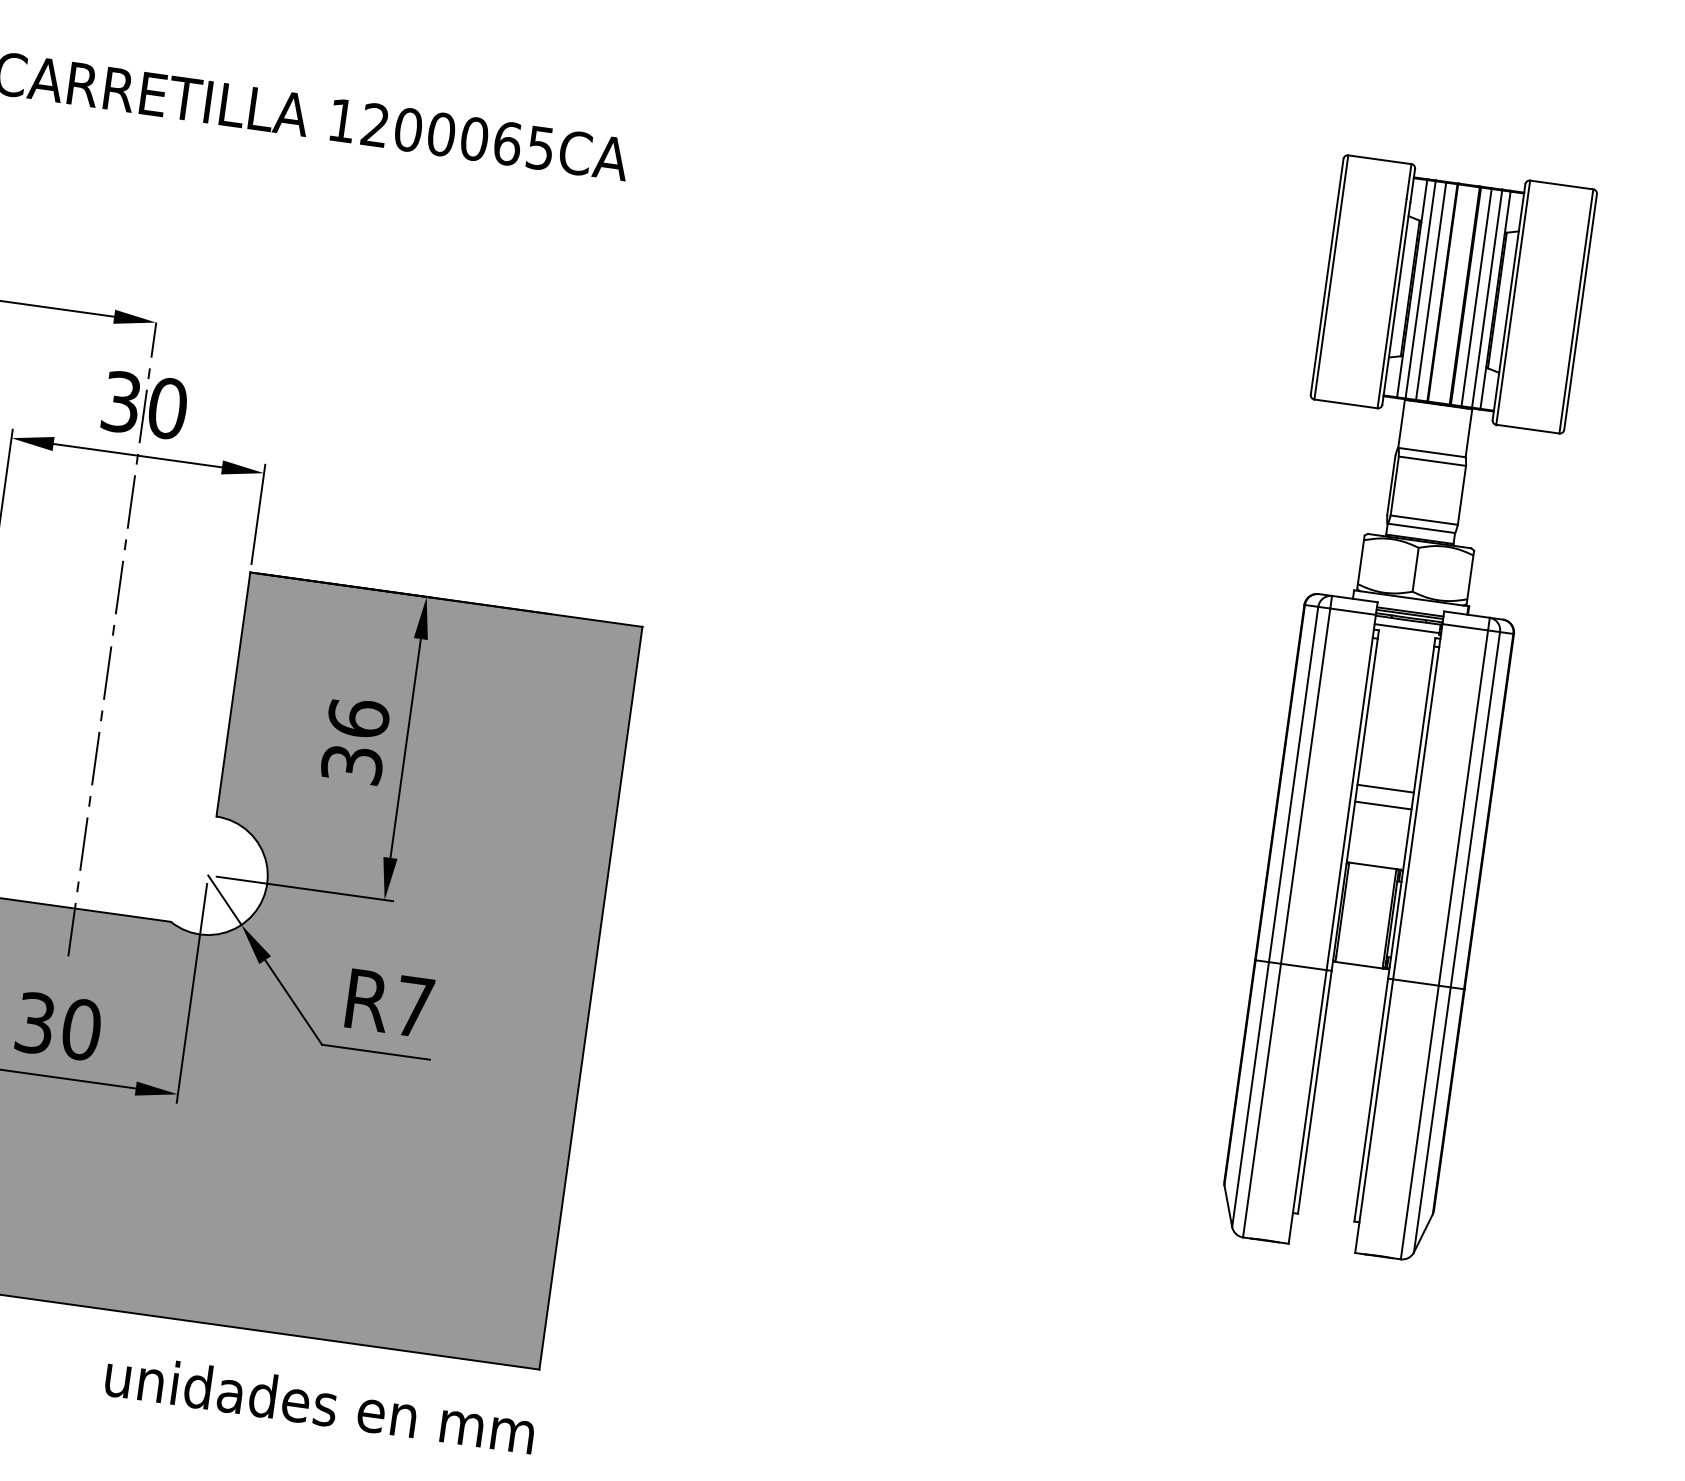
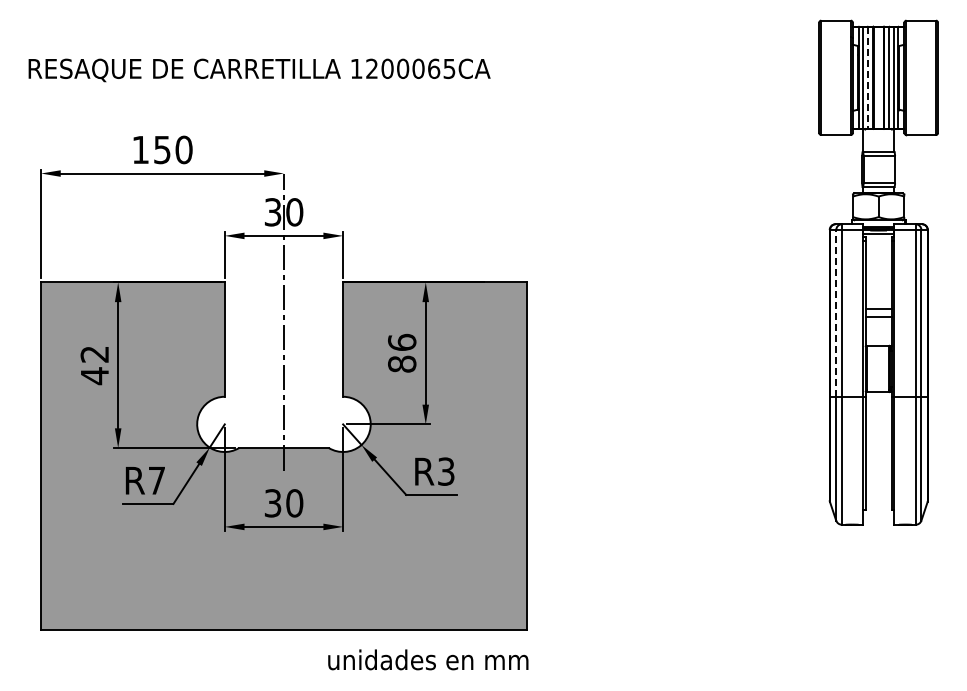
line: (1430, 290) -> (867, 77), solid -> dashed
text: (353, 763) -> (402, 363), 36 -> 86
line: (1294, 782) -> (836, 312), solid -> dashed
text: (414, 1006) -> (446, 471), R7 -> R3

